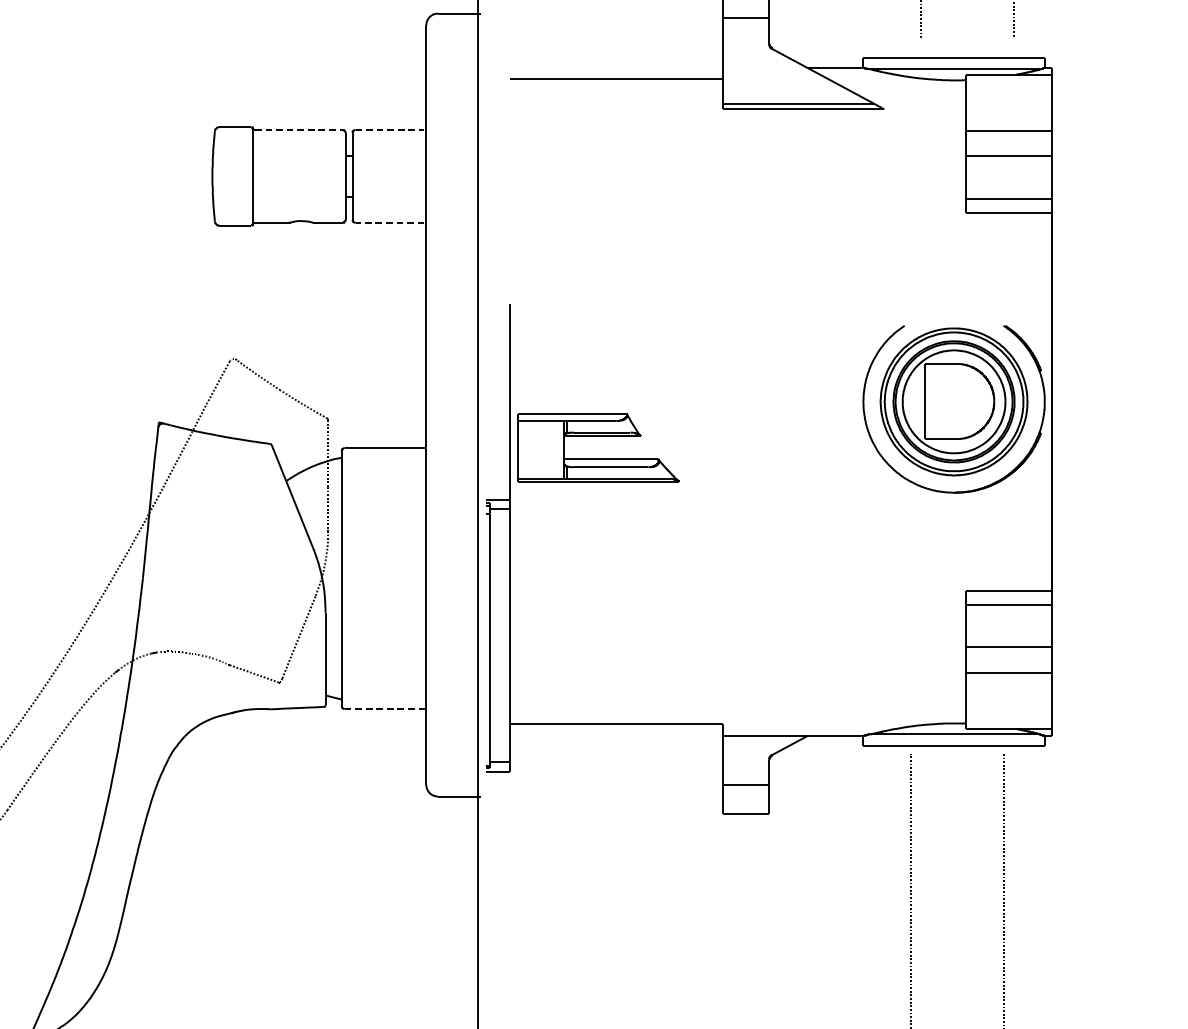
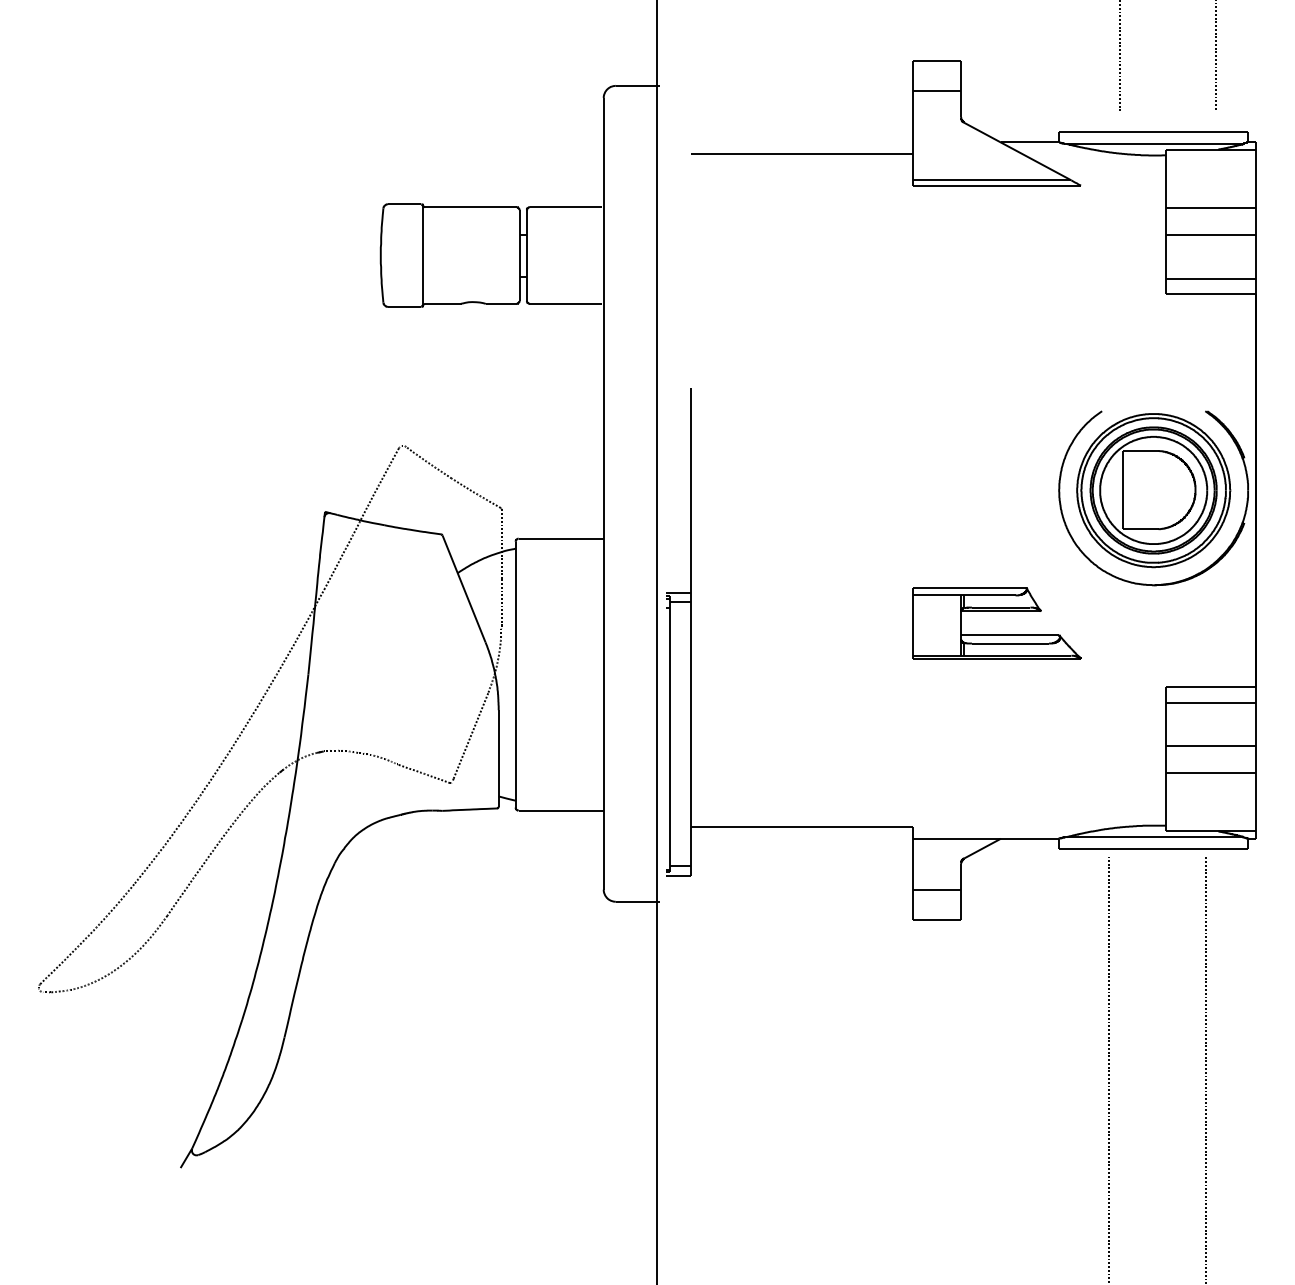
line: (298, 130) -> (470, 207), dashed -> solid
line: (389, 130) -> (565, 207), dashed -> solid
line: (389, 223) -> (565, 304), dashed -> solid
part: (597, 458) -> (996, 634), moved
line: (385, 708) -> (561, 810), dashed -> solid

